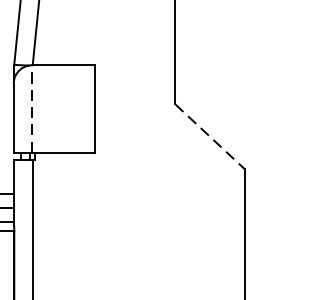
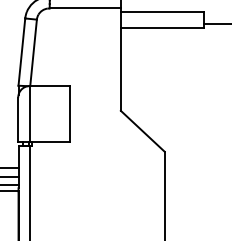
line: (31, 108) -> (29, 113), dashed -> solid
line: (211, 136) -> (143, 131), dashed -> solid

